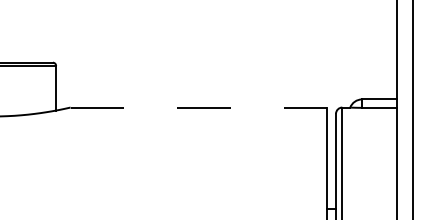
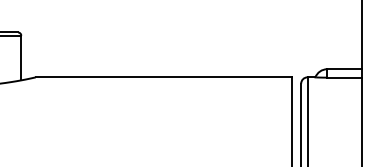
line: (199, 107) -> (164, 77), dashed -> solid

